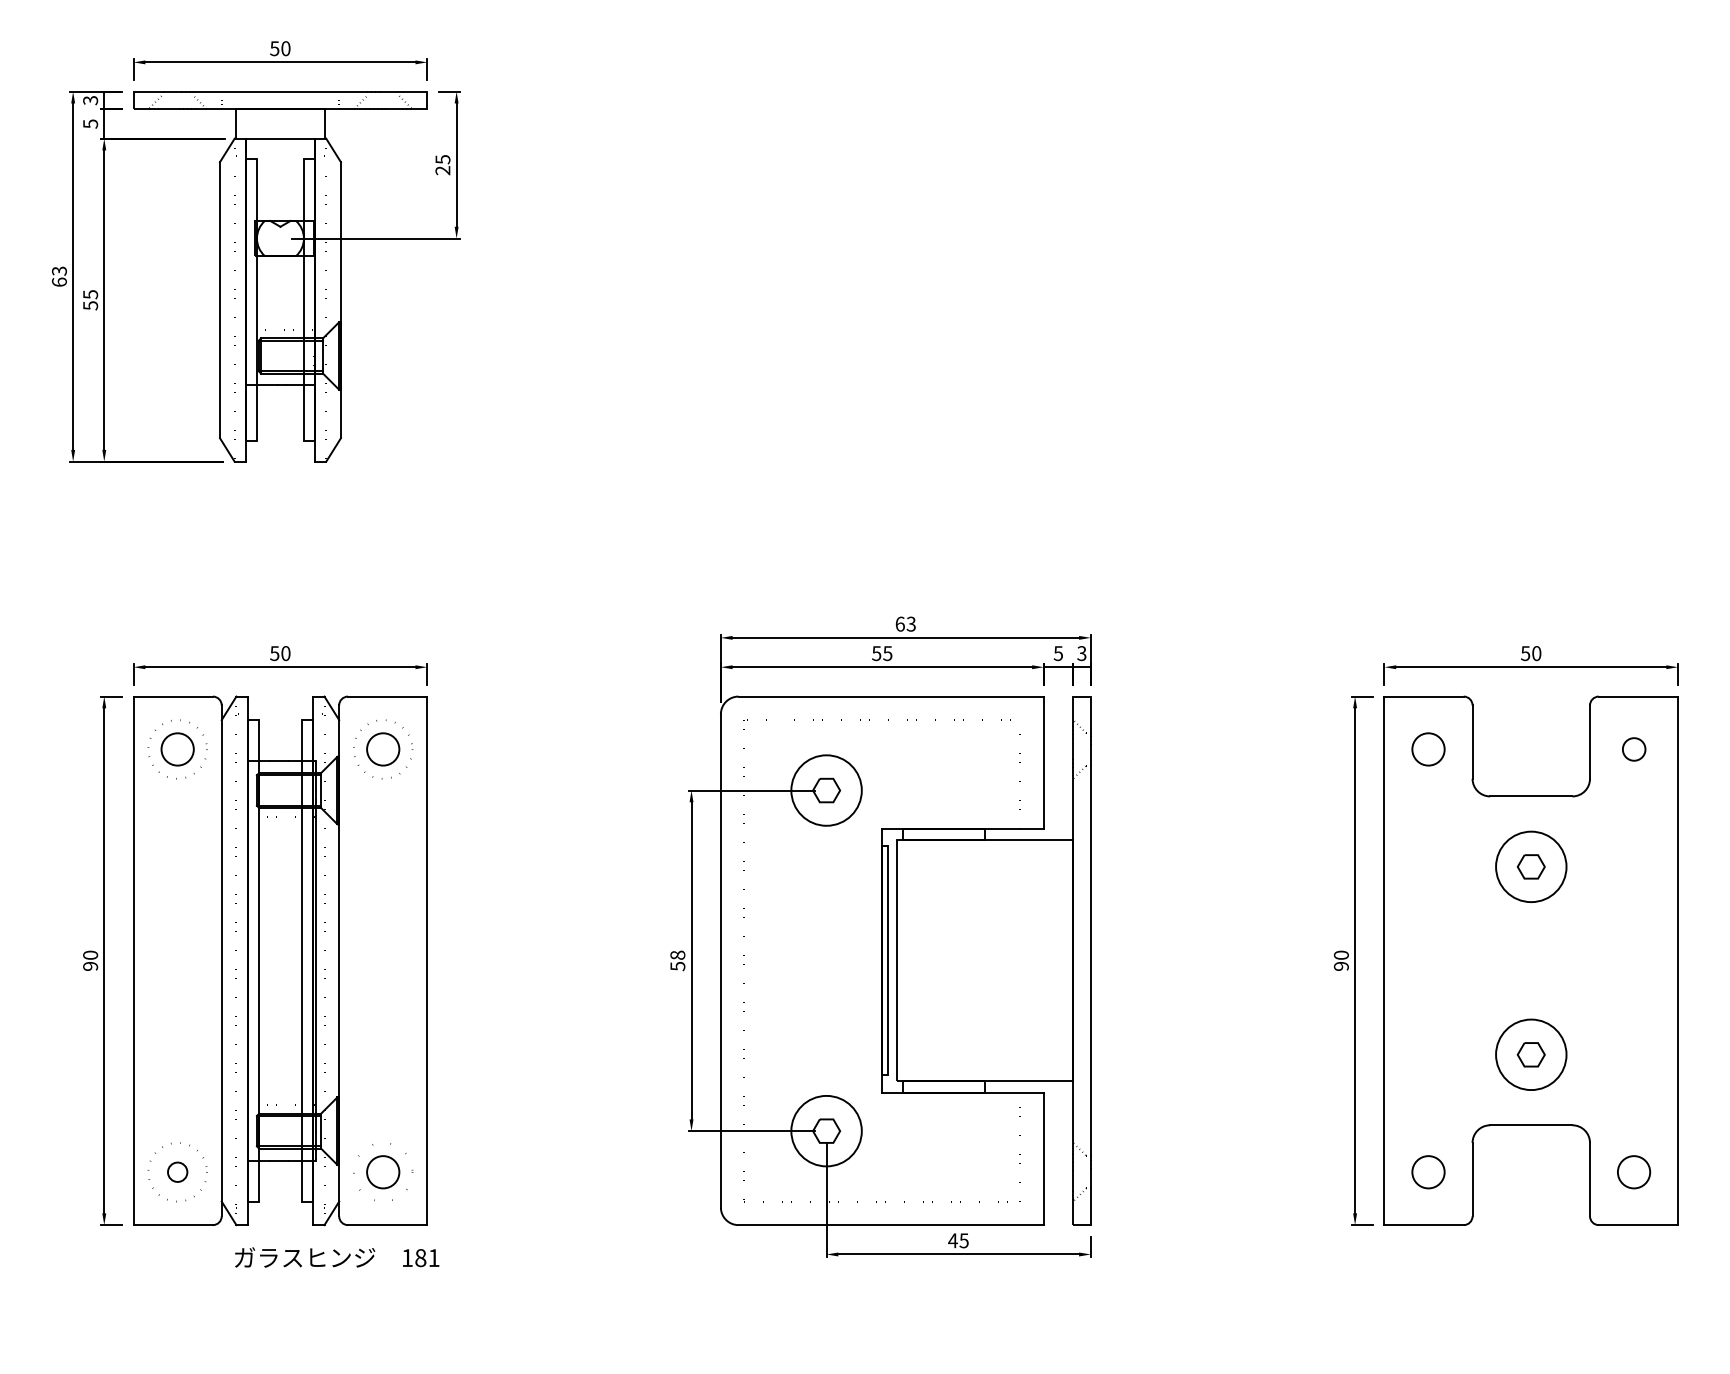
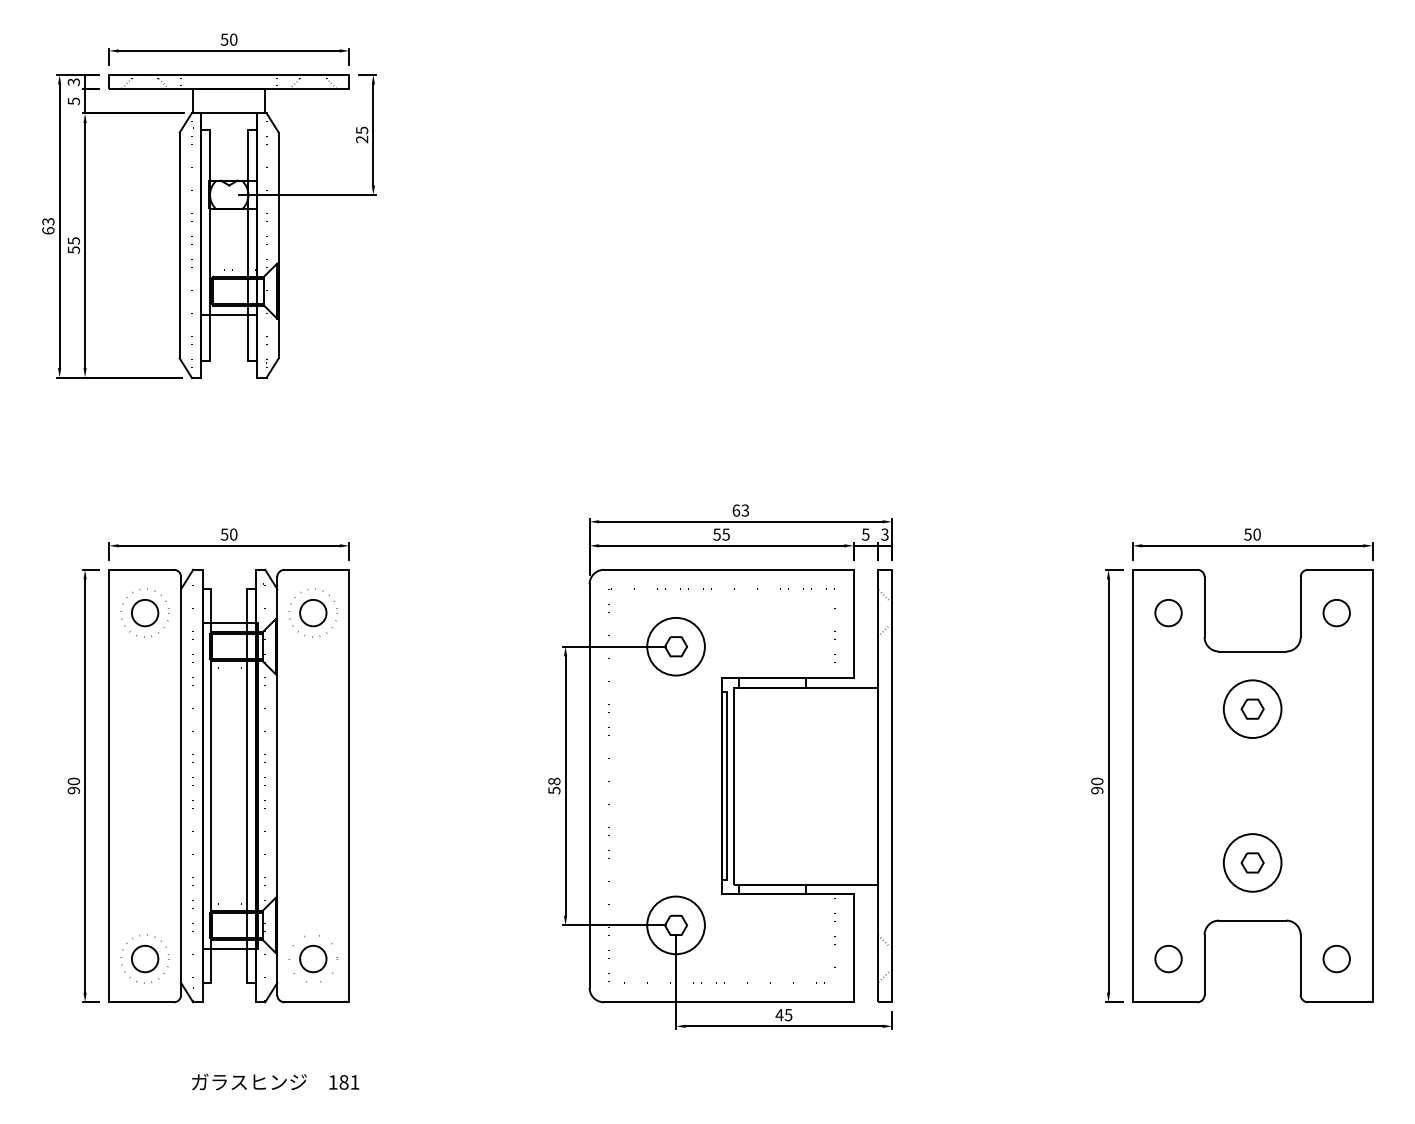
circle: (1634, 749) -> (1337, 613), size x1.43
circle: (177, 1172) -> (144, 959), size x1.67
text: (337, 1257) -> (275, 1081), moved

